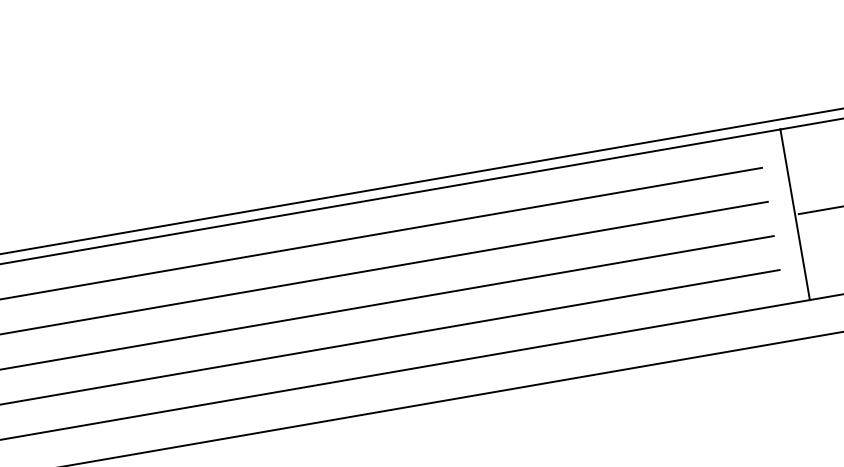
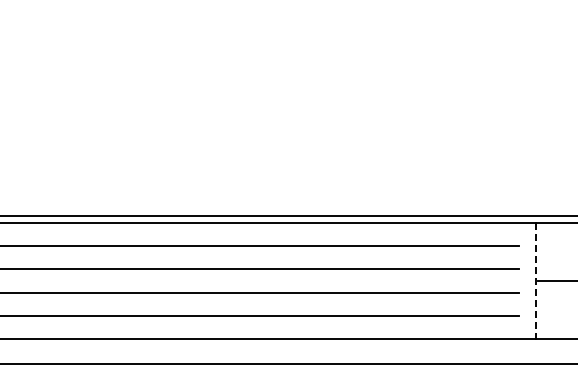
line: (794, 215) -> (535, 281), solid -> dashed

